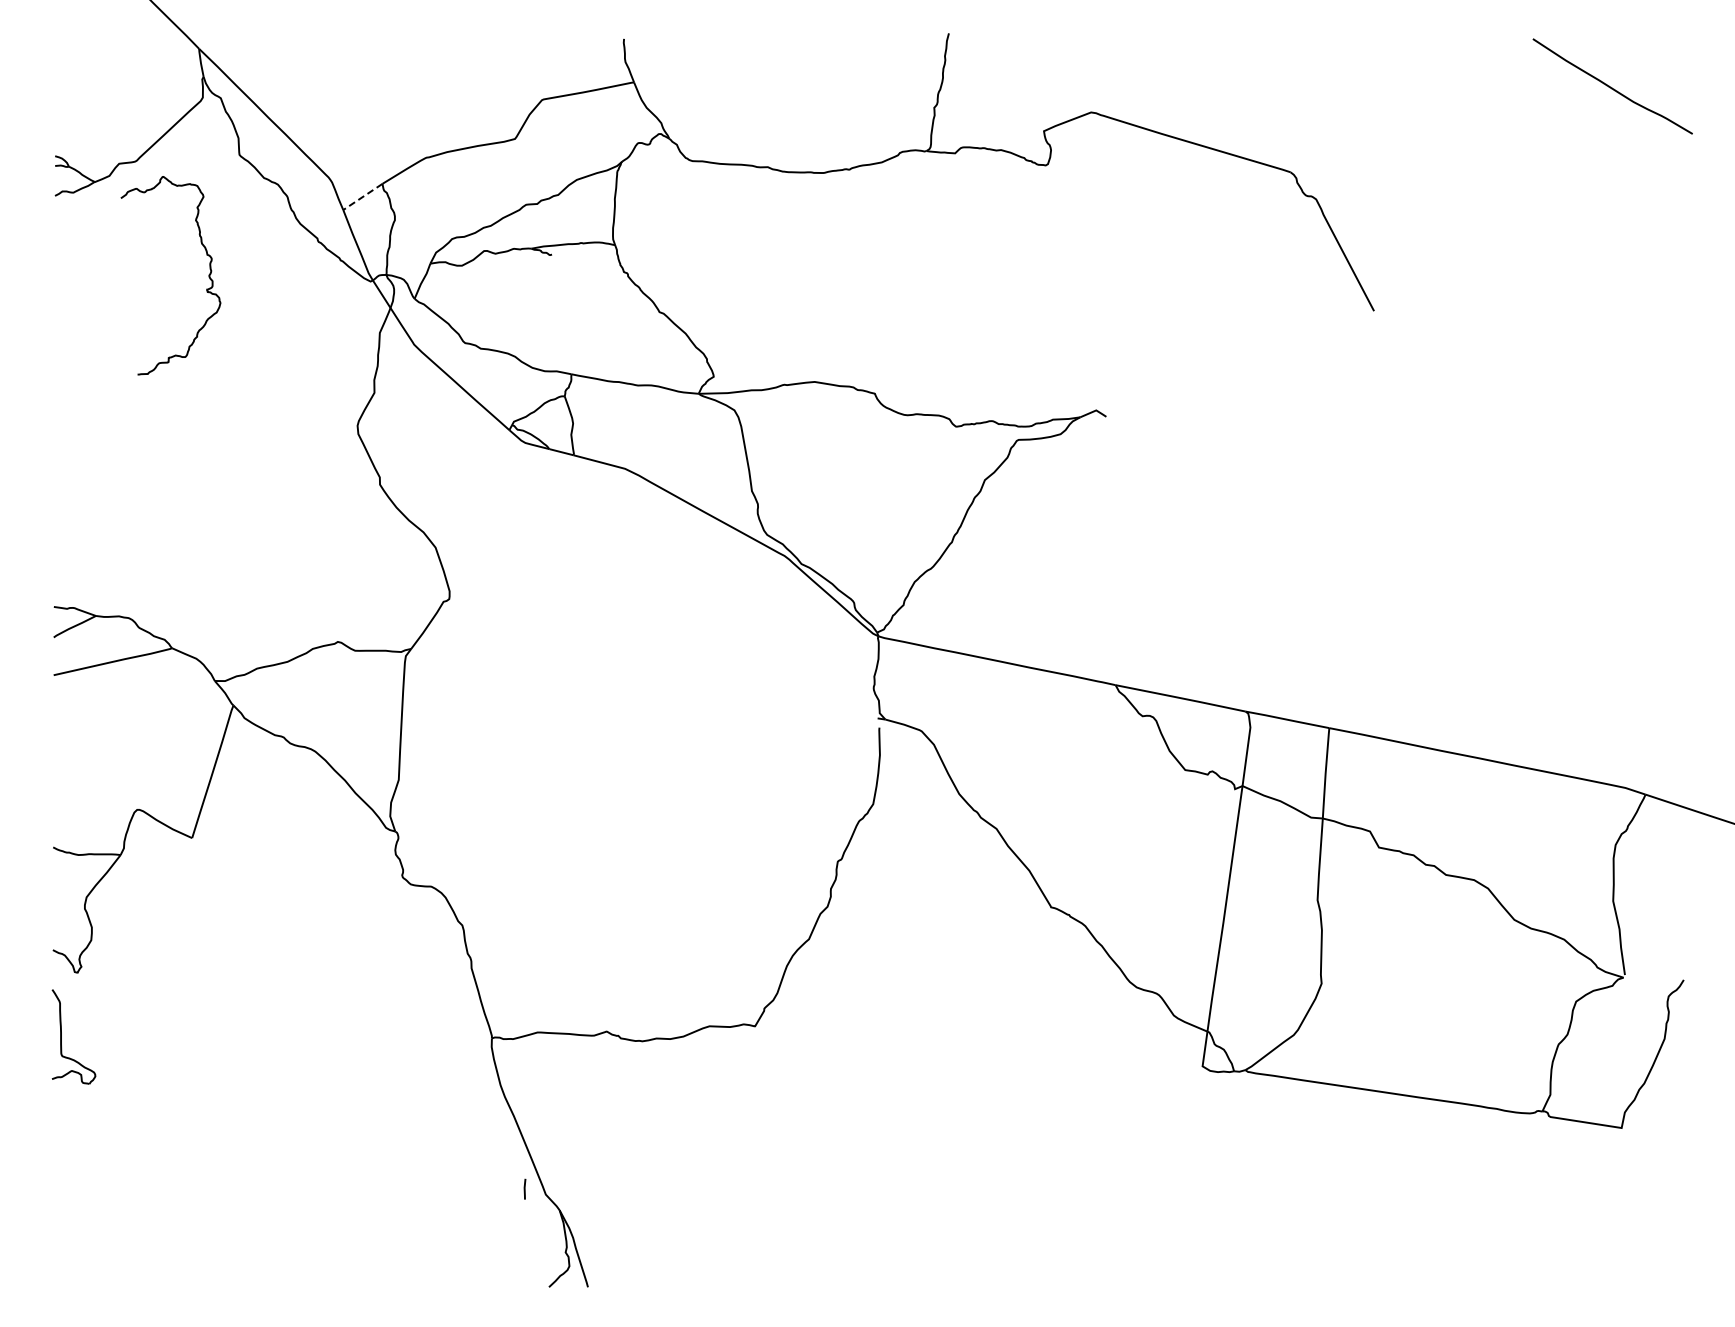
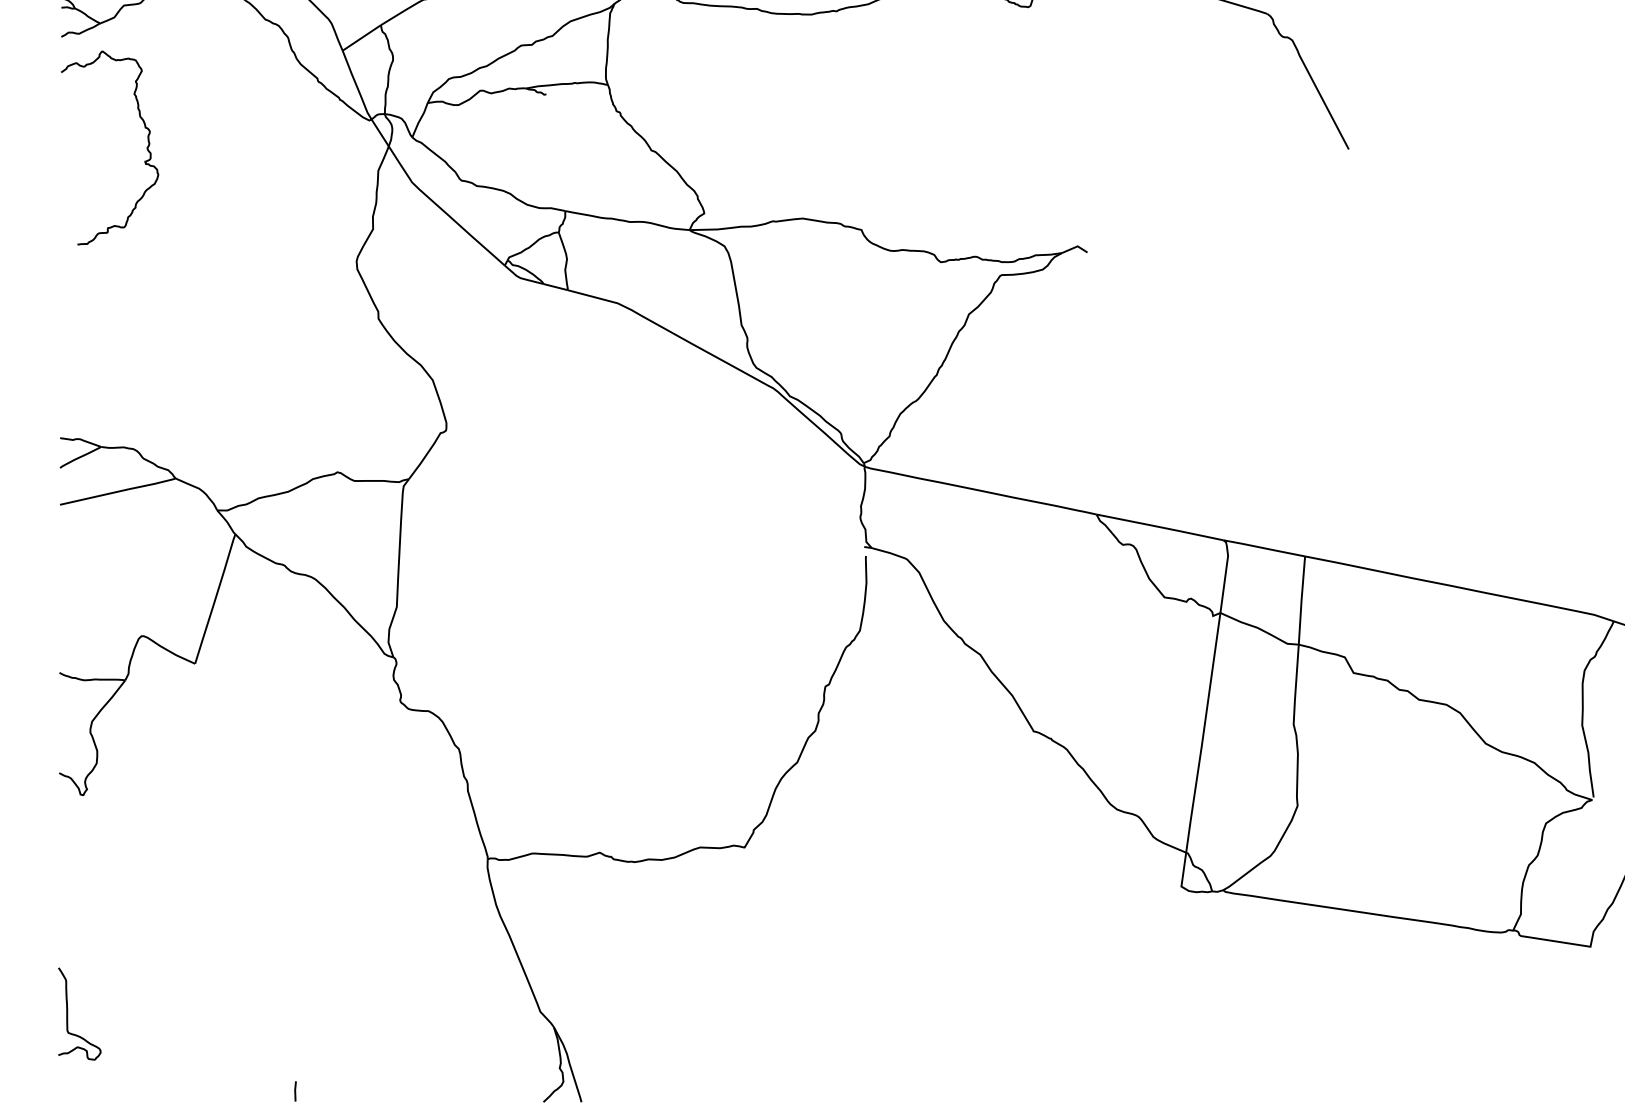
line: (362, 196) -> (361, 37), dashed -> solid
curve: (208, 275) -> (146, 147), moved
part: (61, 1036) -> (67, 1013), moved
line: (524, 1188) -> (295, 1090), moved

